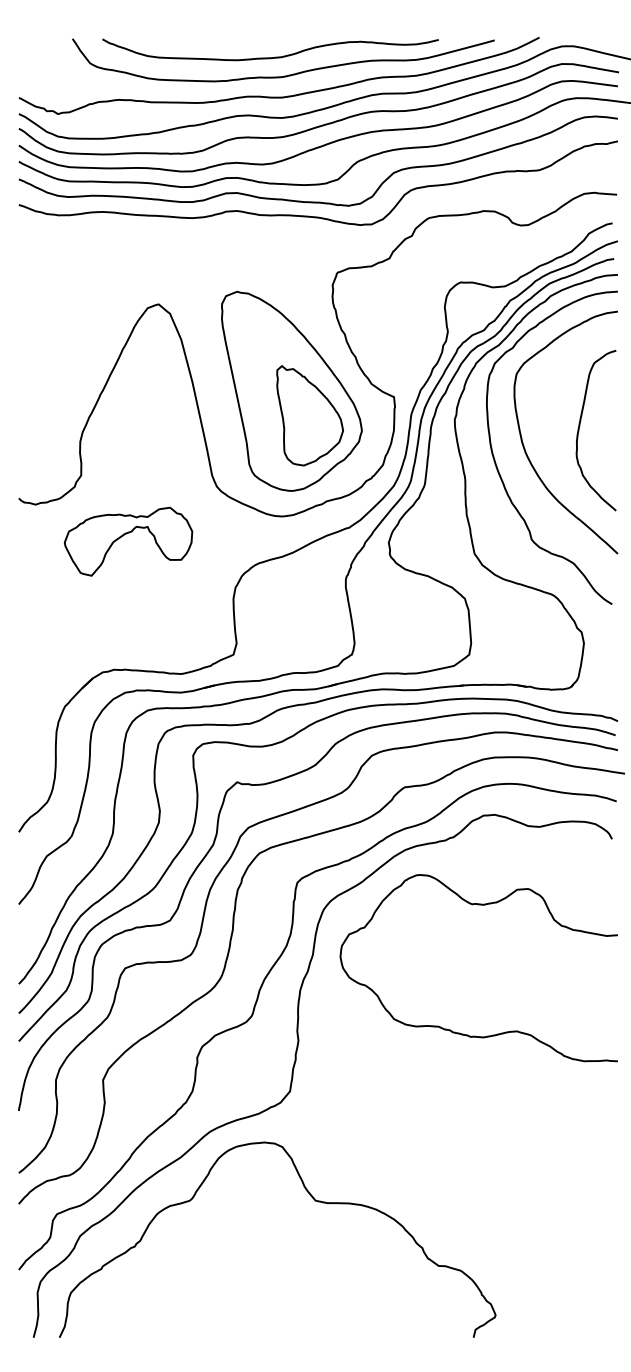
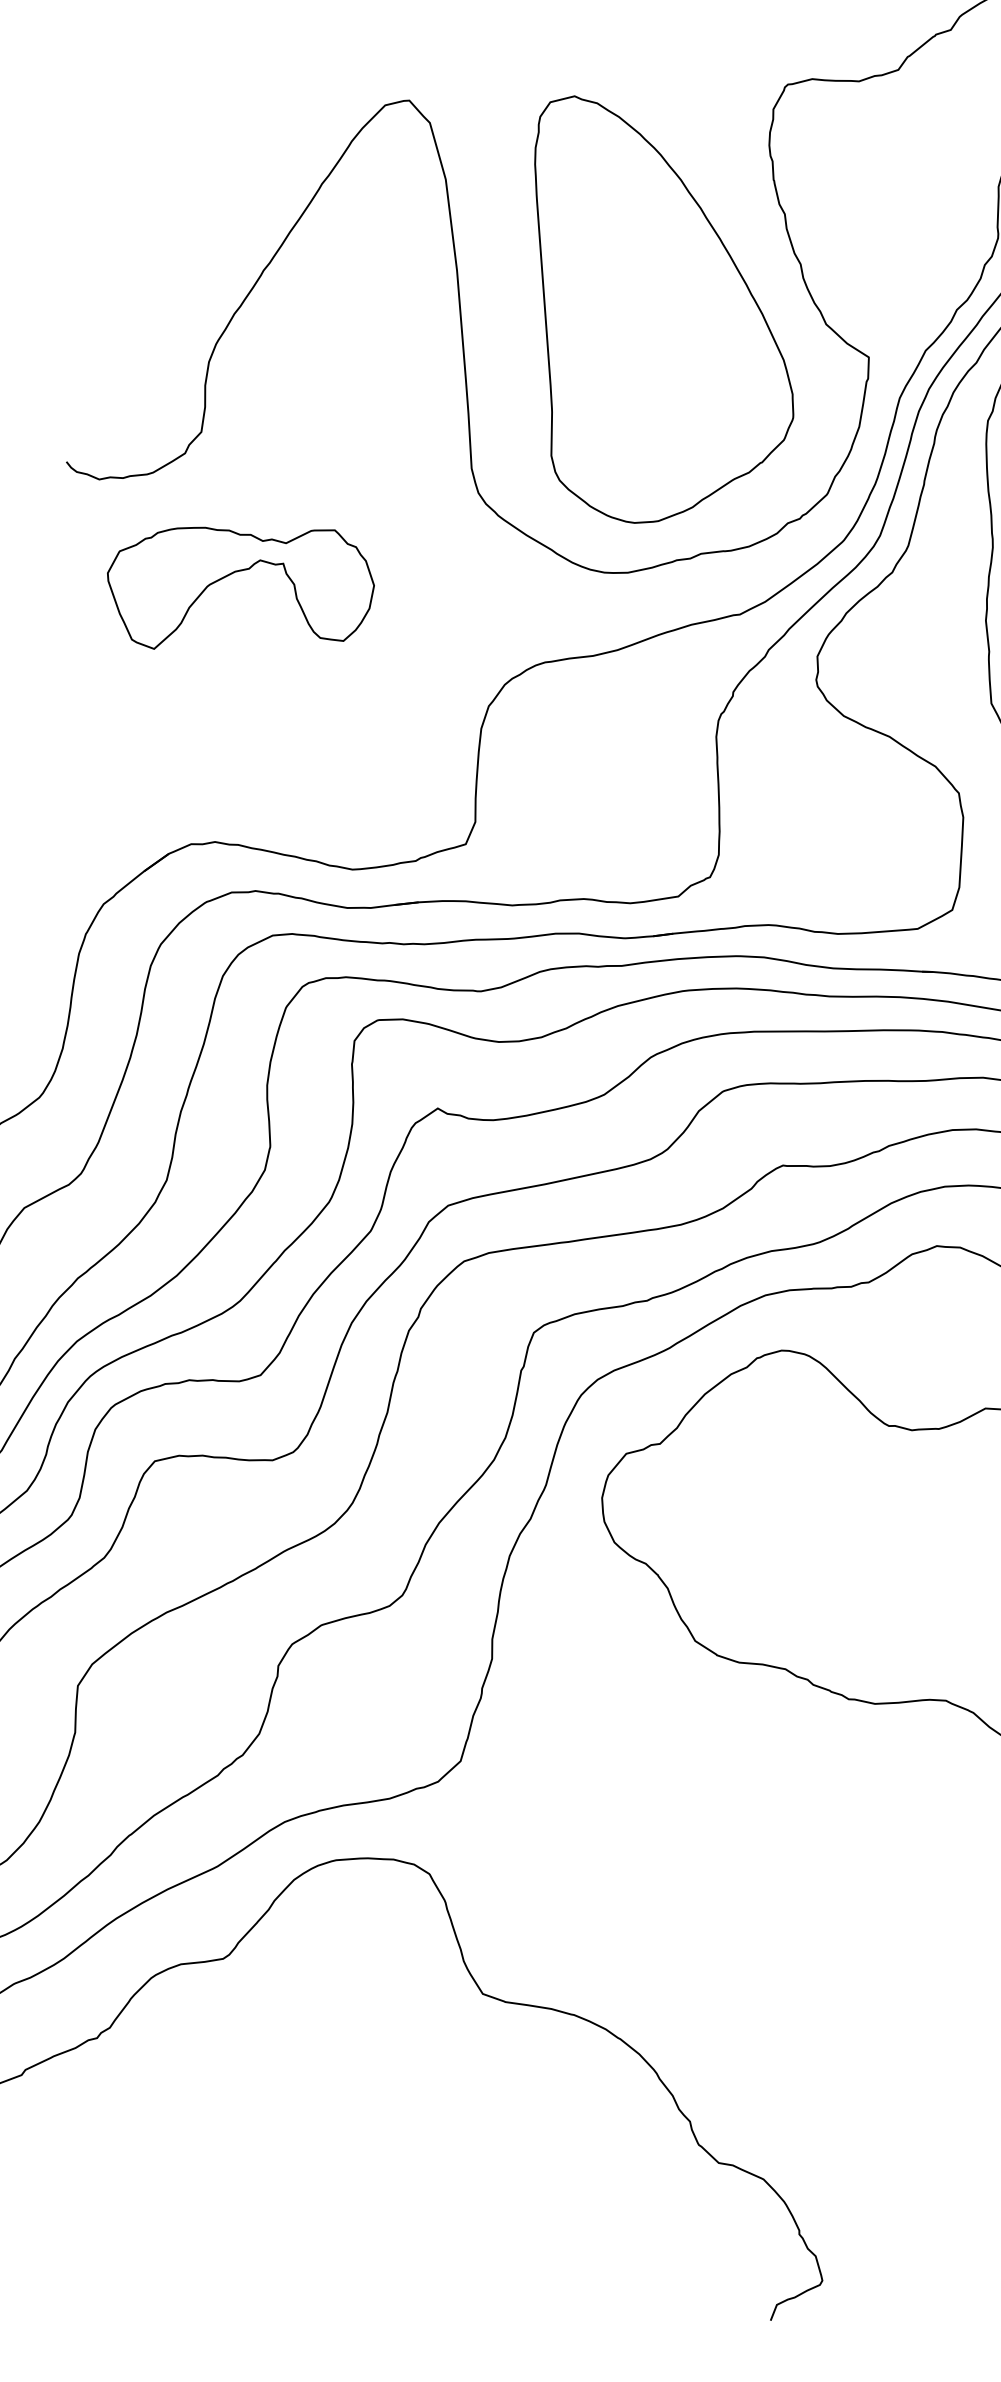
part: (309, 415) -> (689, 371), removed
part: (123, 536) -> (230, 576), moved

